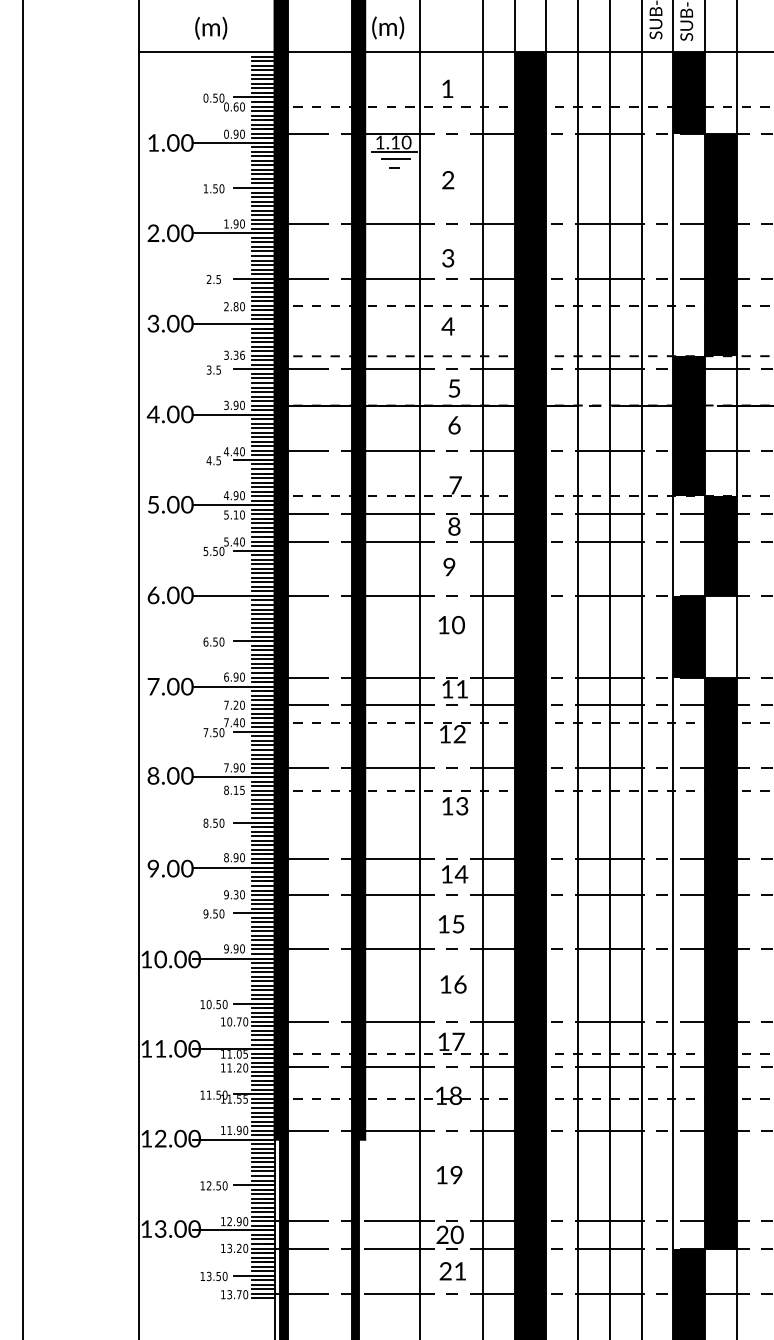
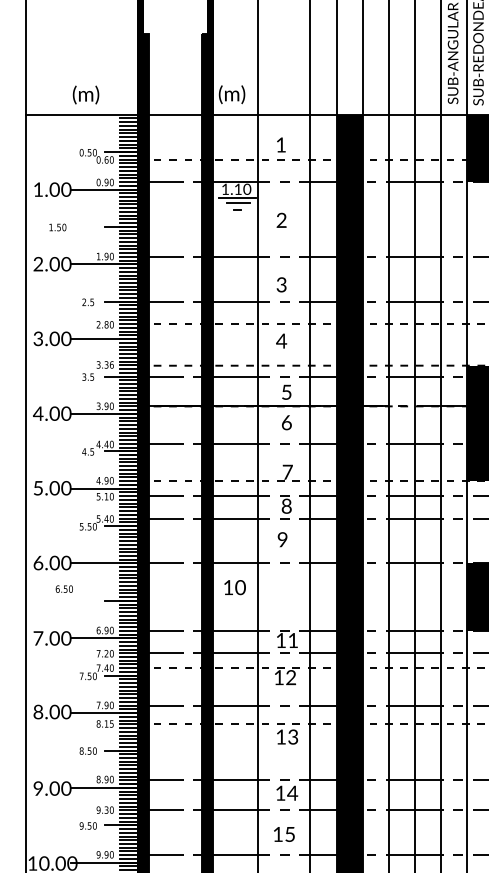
text: (214, 188) -> (58, 227), moved
text: (451, 625) -> (234, 587), moved
text: (213, 641) -> (63, 588), moved

